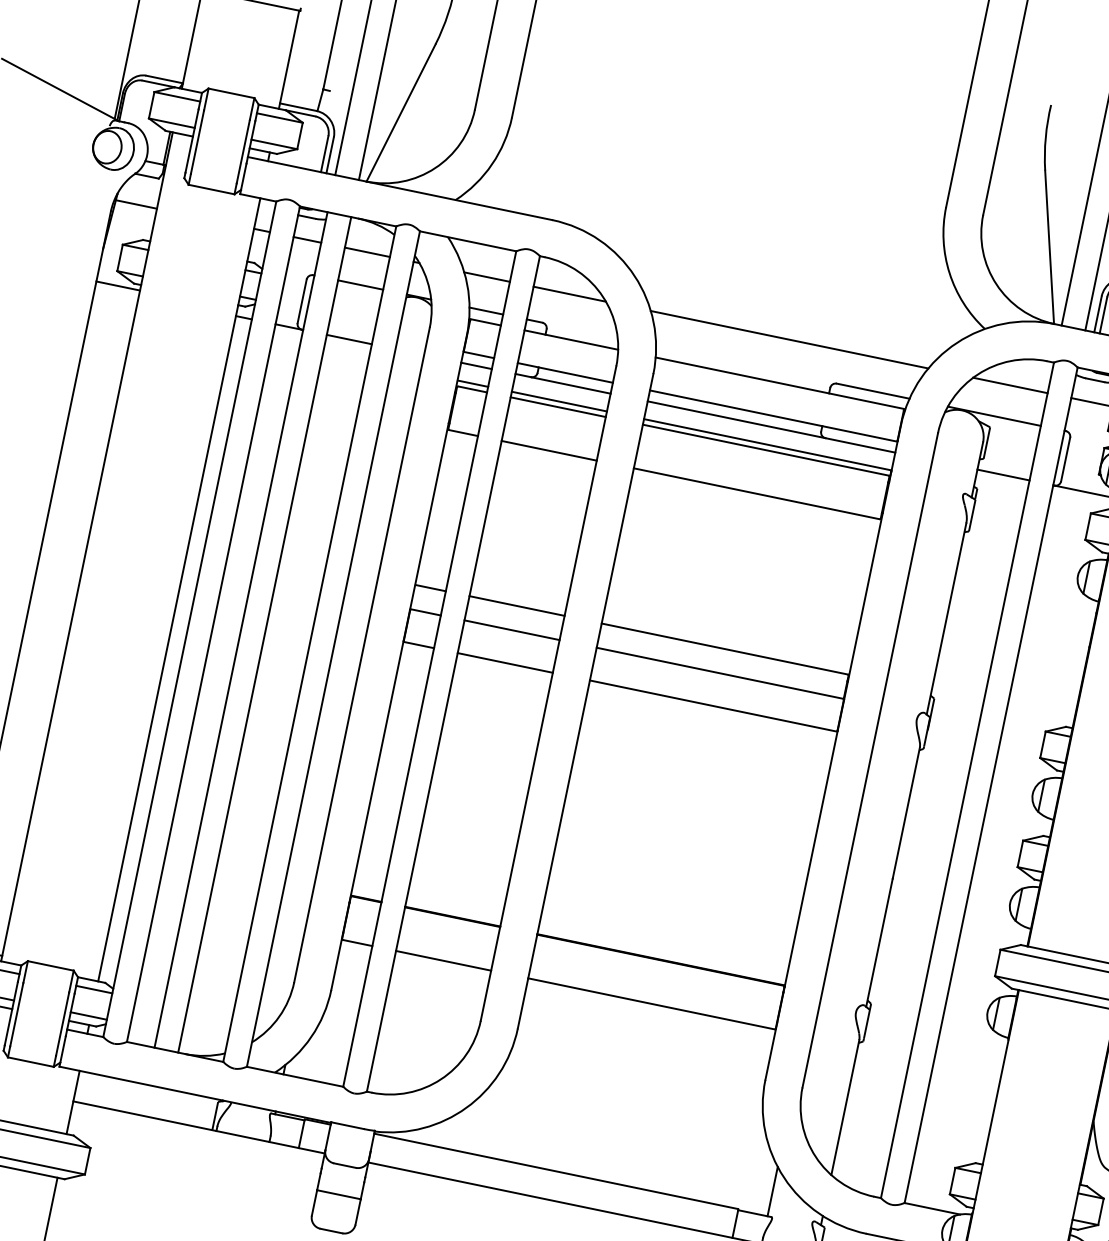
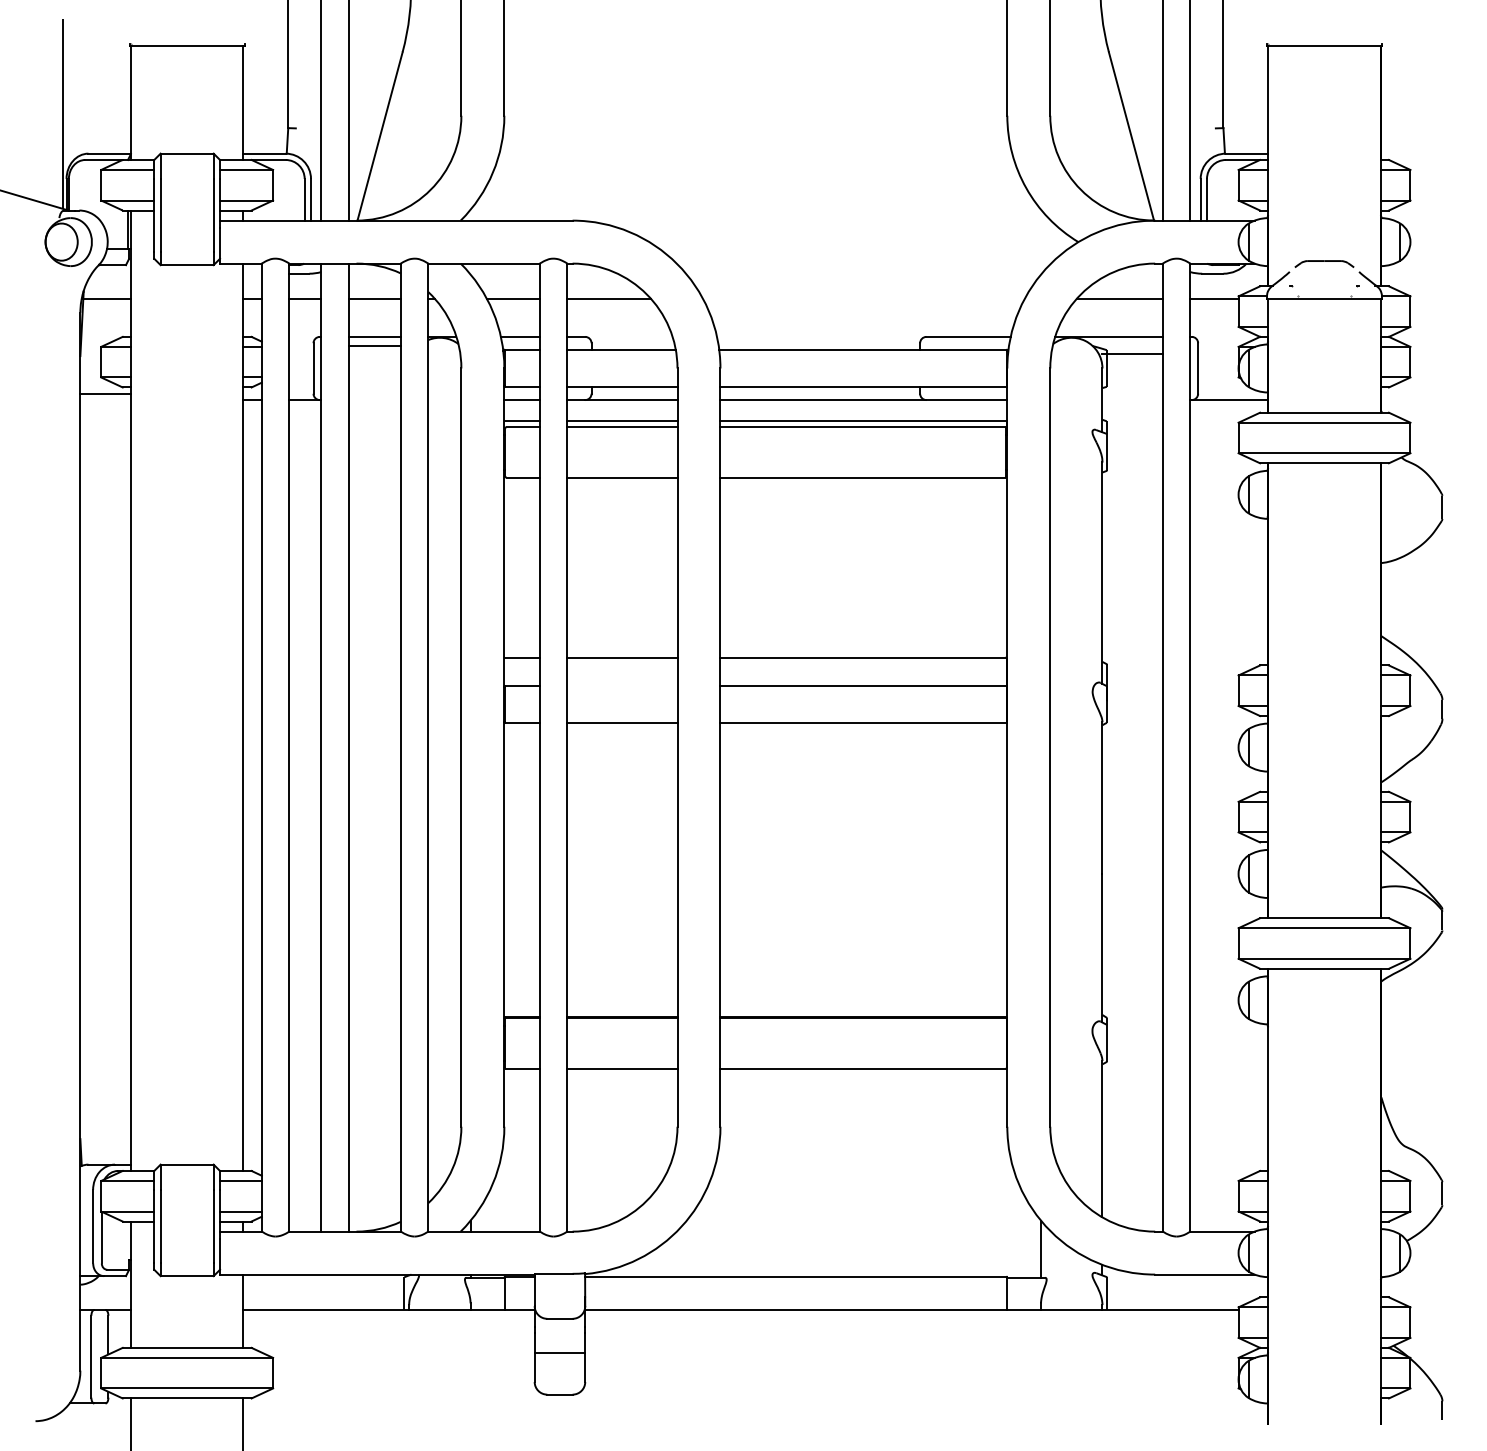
line: (349, 339) -> (374, 346), moved
line: (789, 340) -> (863, 299), removed
line: (1003, 475) -> (1132, 354), moved
line: (512, 630) -> (622, 685), removed

